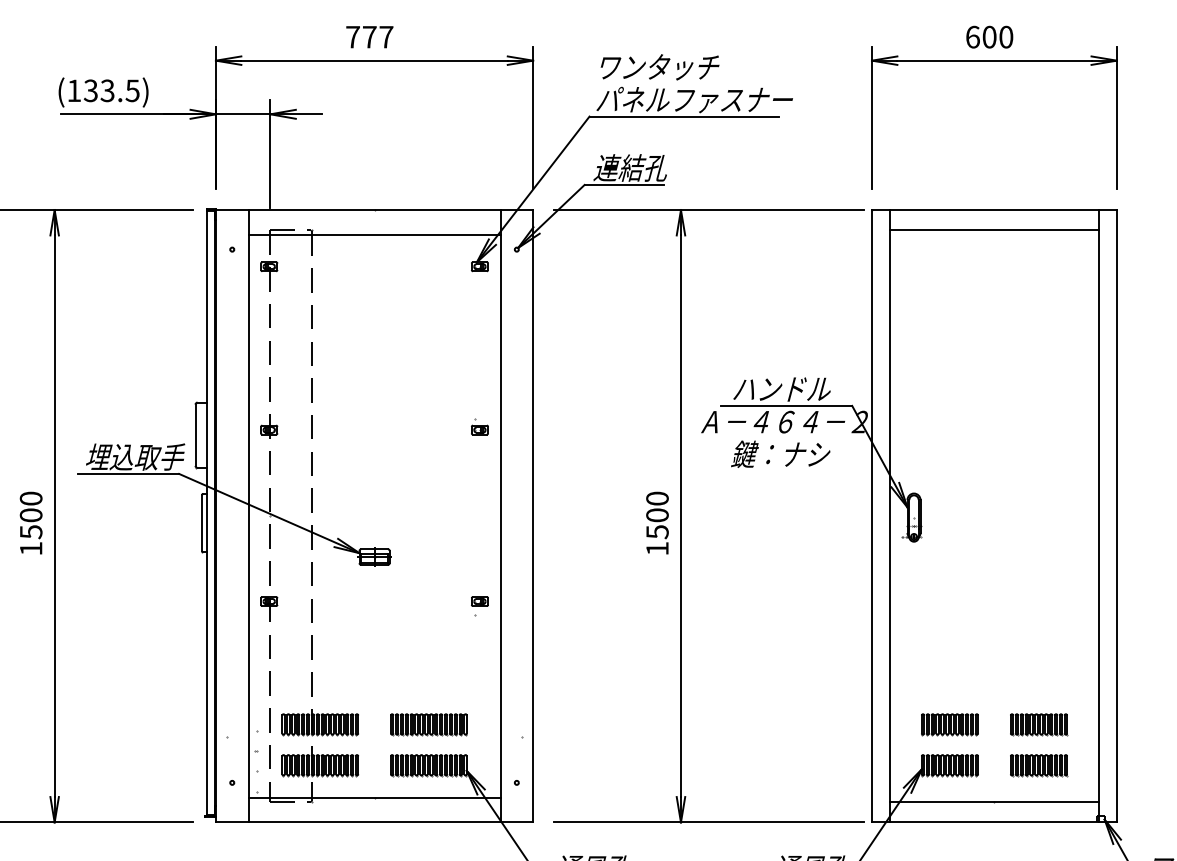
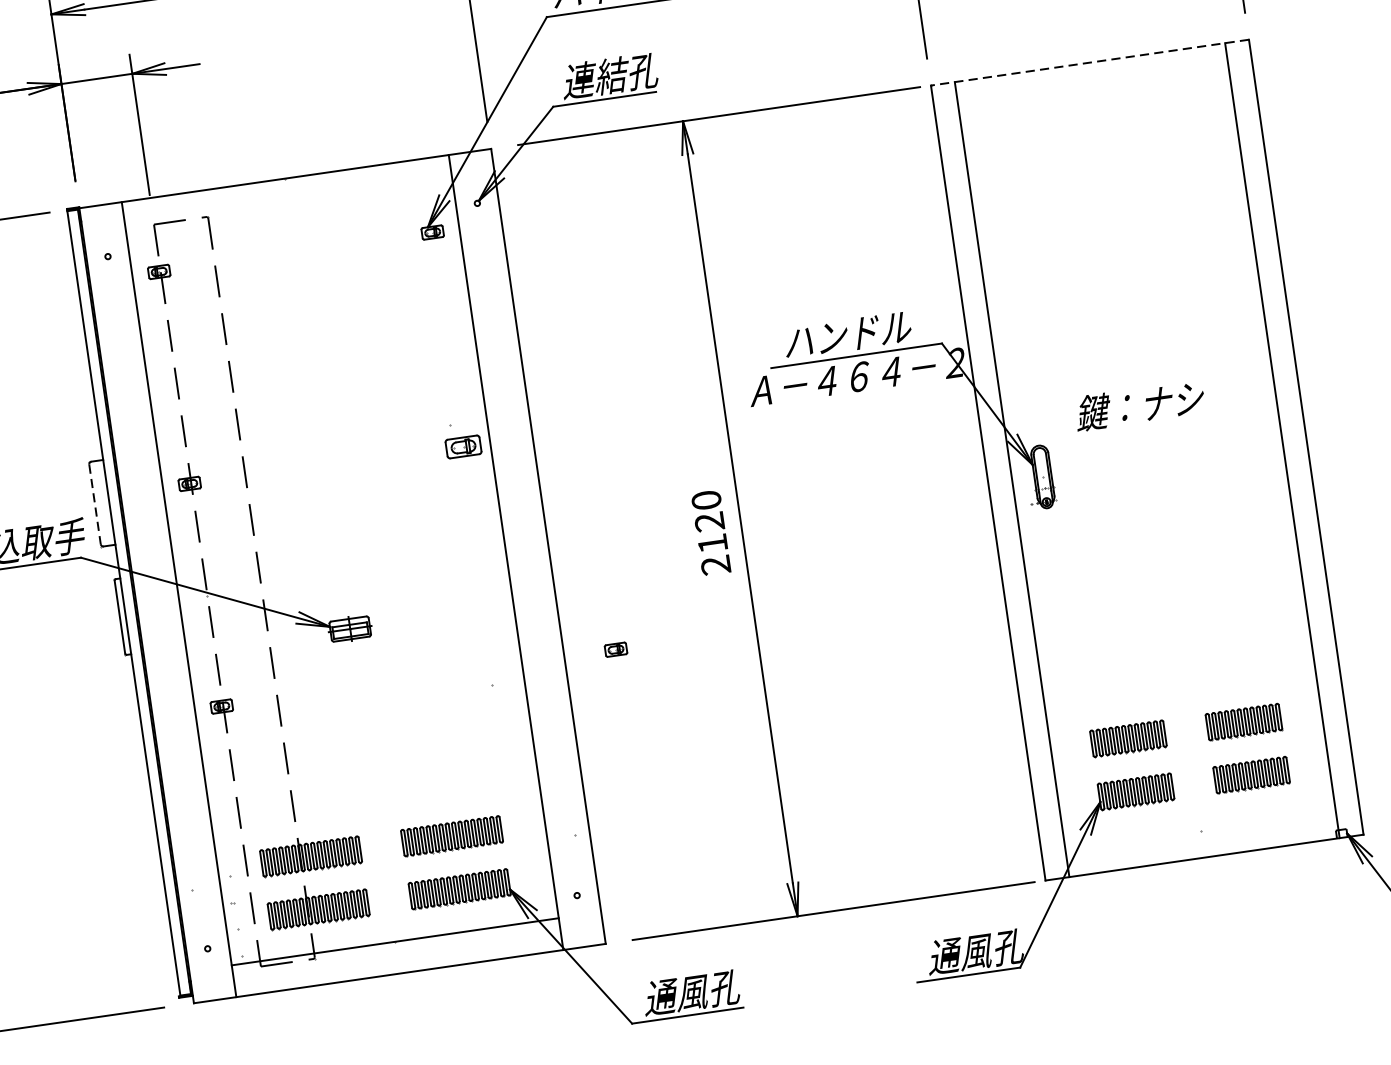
line: (993, 210) -> (1088, 63), solid -> dashed
line: (994, 230) -> (1093, 89), removed
line: (374, 234) -> (289, 210), removed
part: (479, 426) -> (462, 439), size x1.6
line: (195, 435) -> (95, 504), solid -> dashed
text: (780, 453) -> (1139, 404), moved
text: (657, 531) -> (712, 542), 1500 -> 2120
part: (479, 601) -> (615, 649), moved
line: (994, 802) -> (1200, 831), removed

